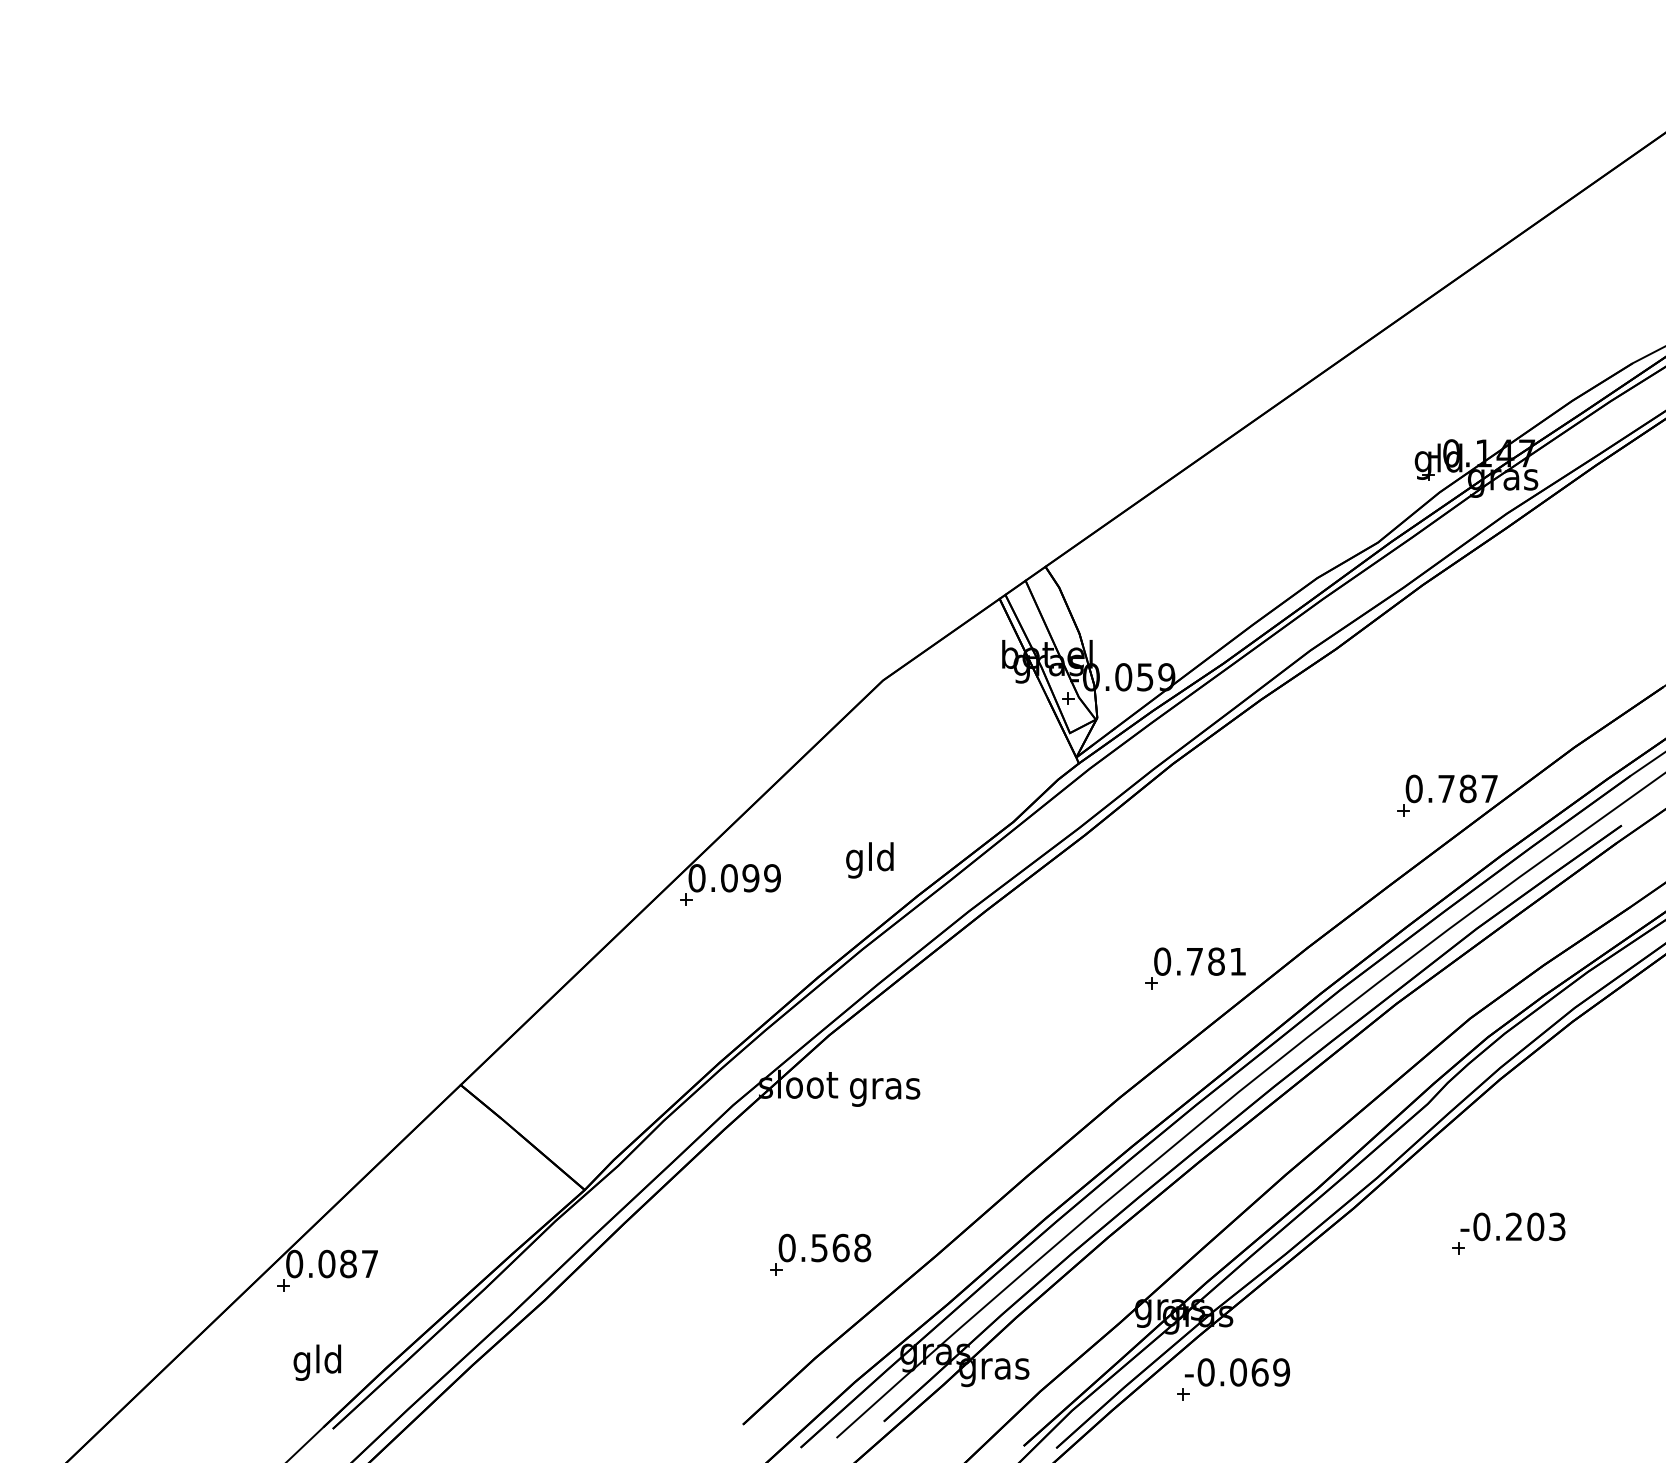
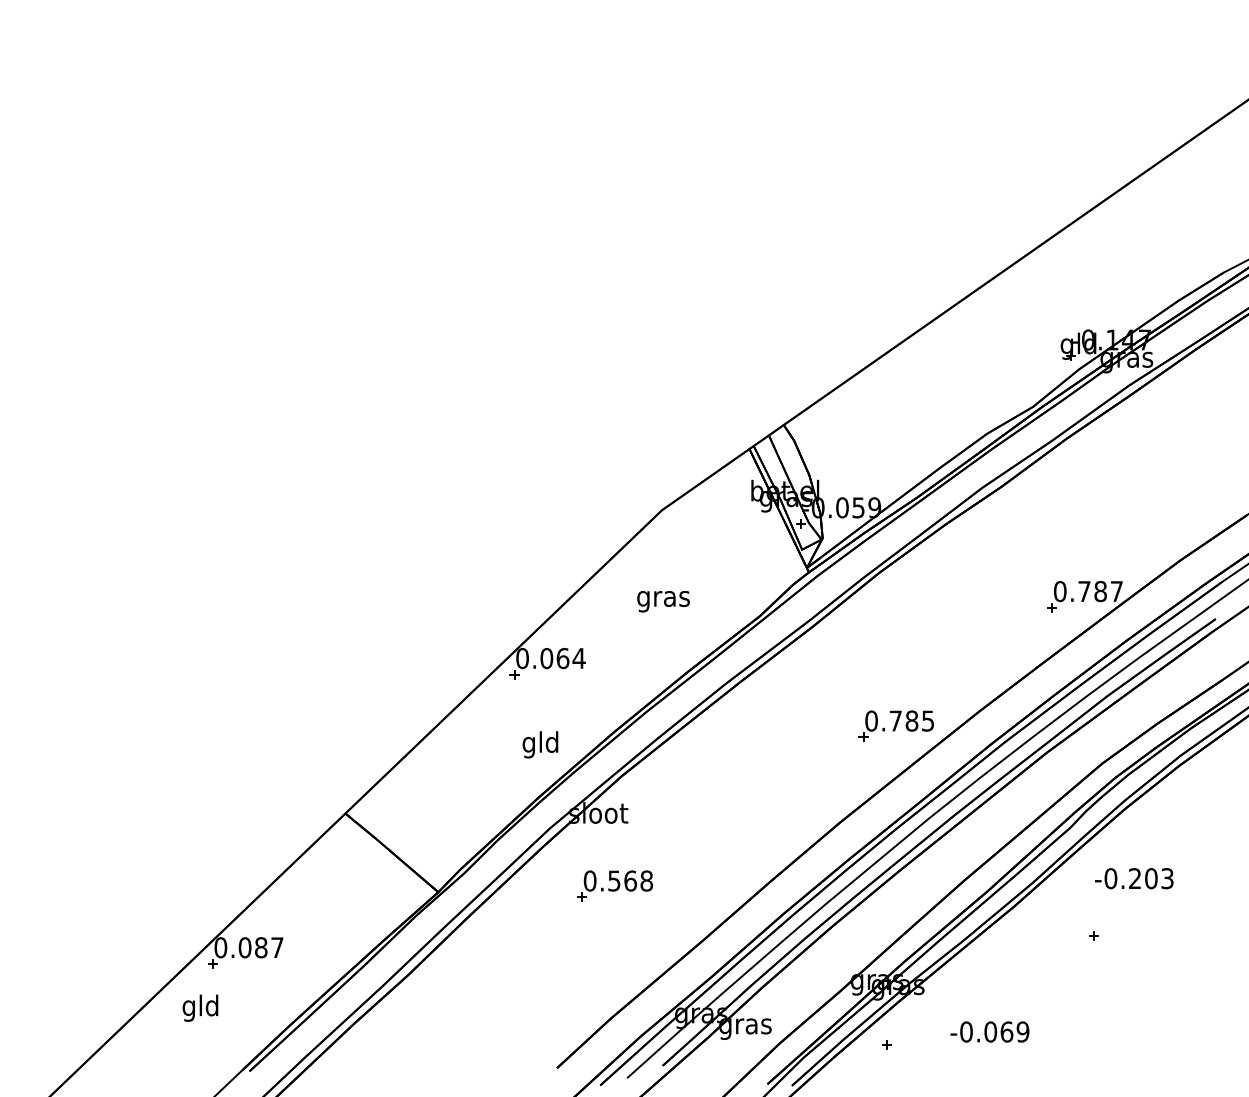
text: (869, 860) -> (540, 744), moved
text: (761, 878) -> (570, 658), 0.099 -> 0.064
text: (1237, 961) -> (927, 720), 0.781 -> 0.785
text: (885, 1092) -> (663, 601), moved
text: (1512, 1226) -> (1133, 878), moved
part: (820, 1254) -> (615, 885), moved
text: (316, 1362) -> (199, 1008), moved
text: (1237, 1372) -> (989, 1032), moved

